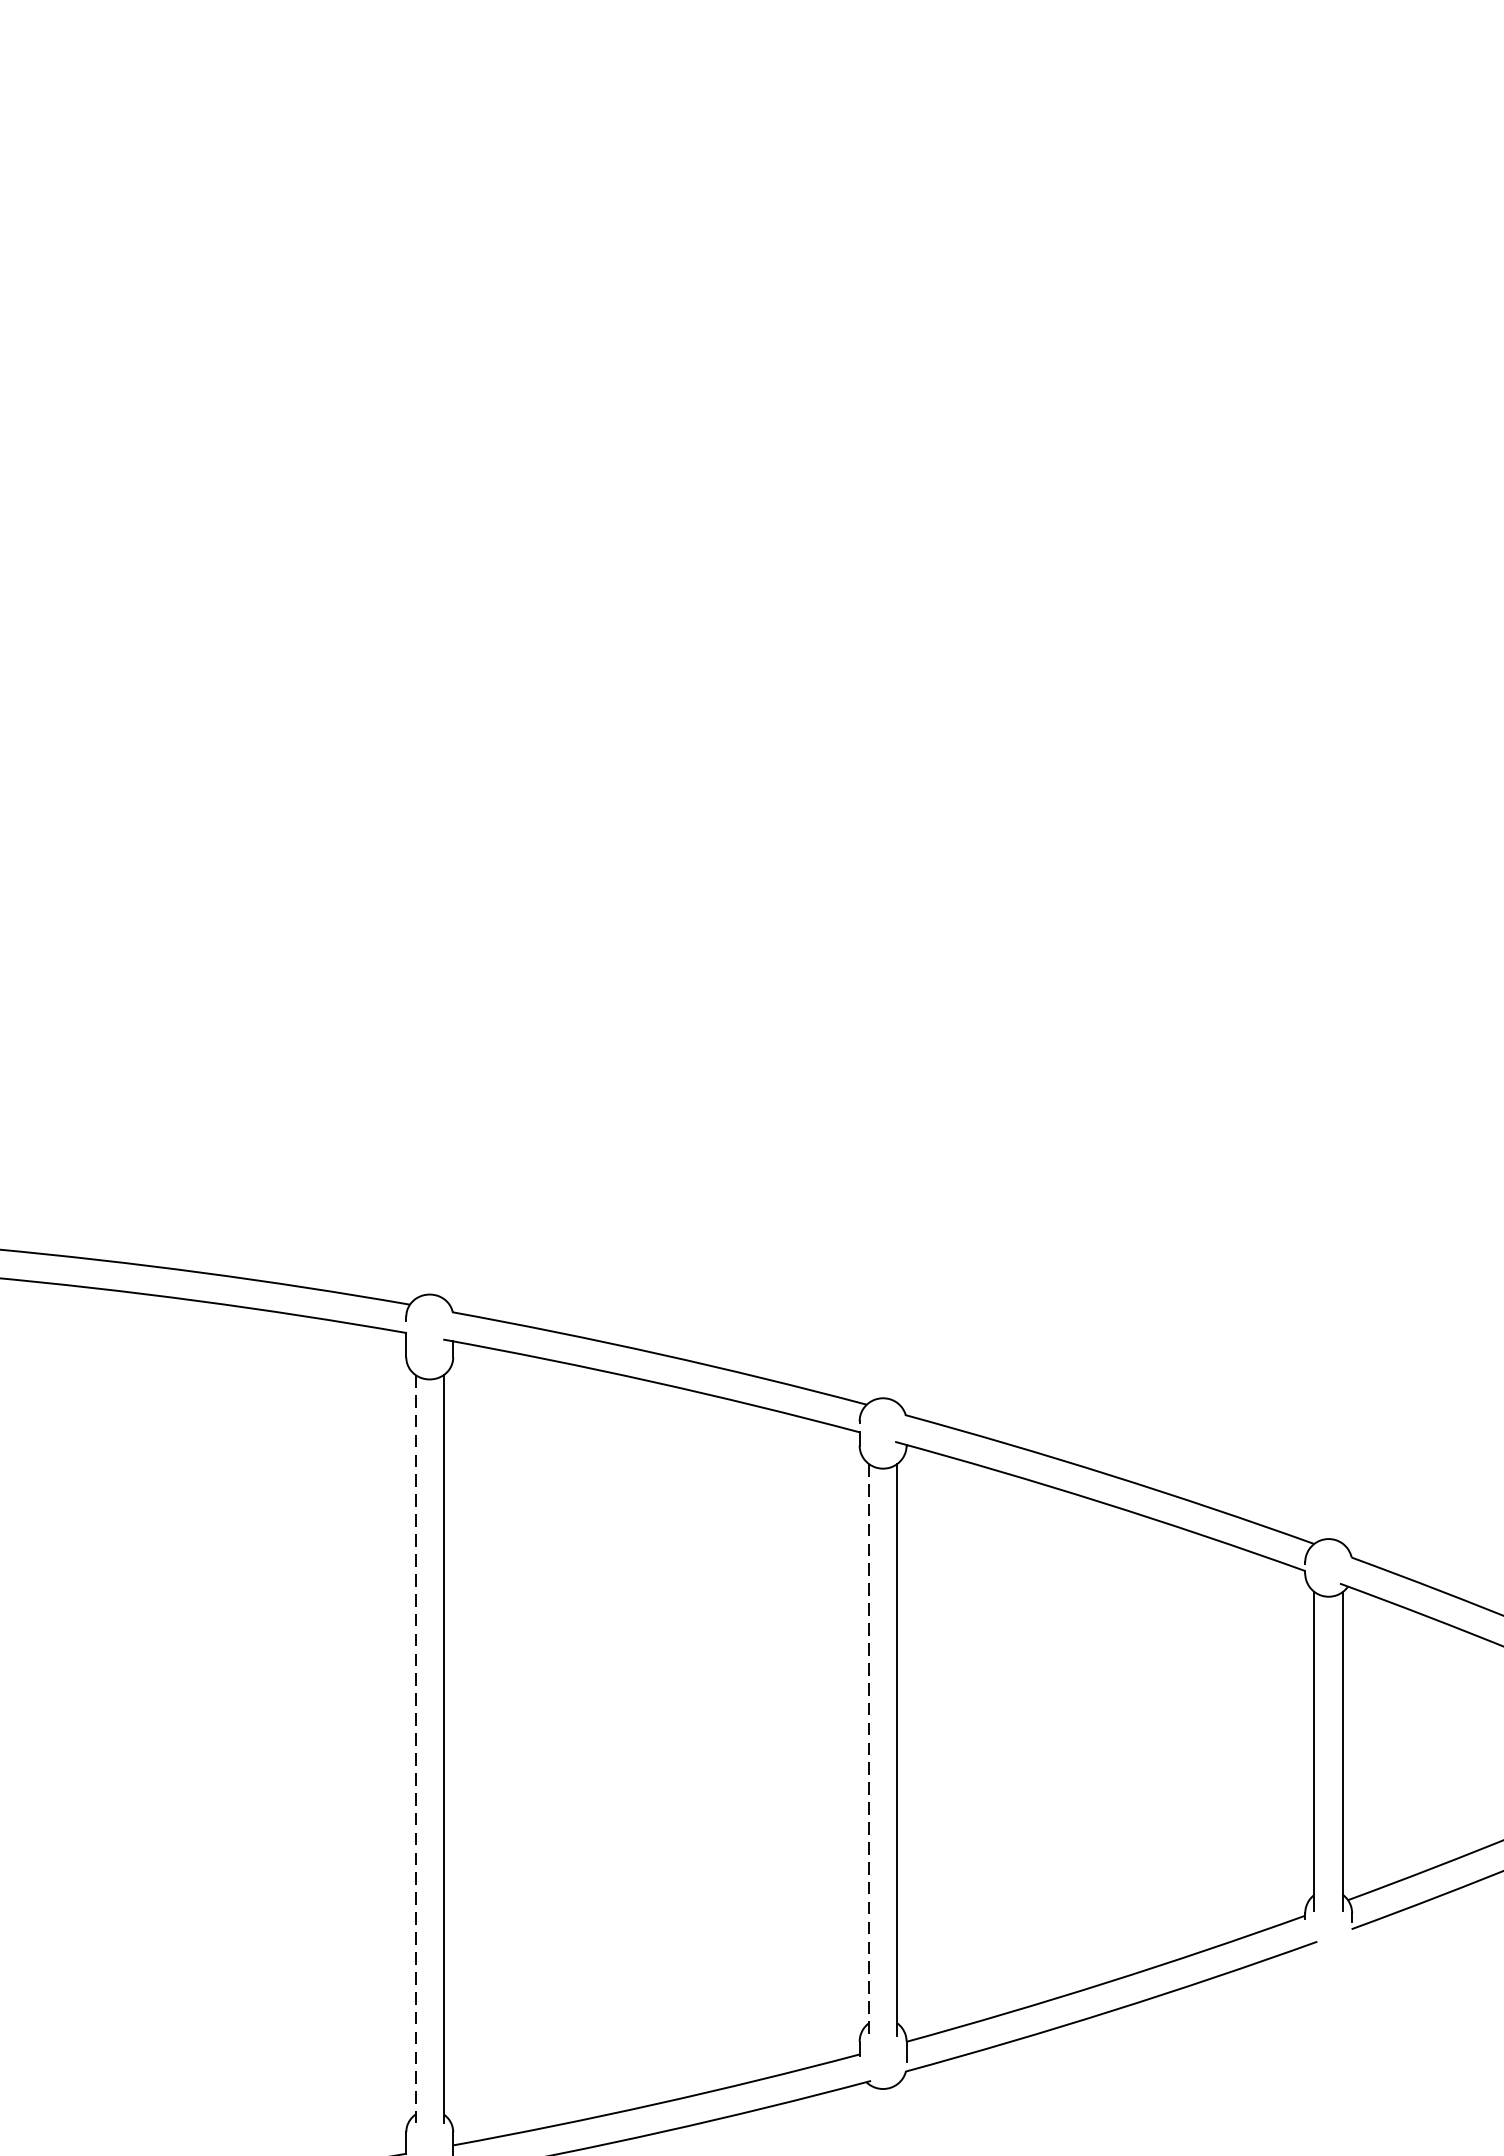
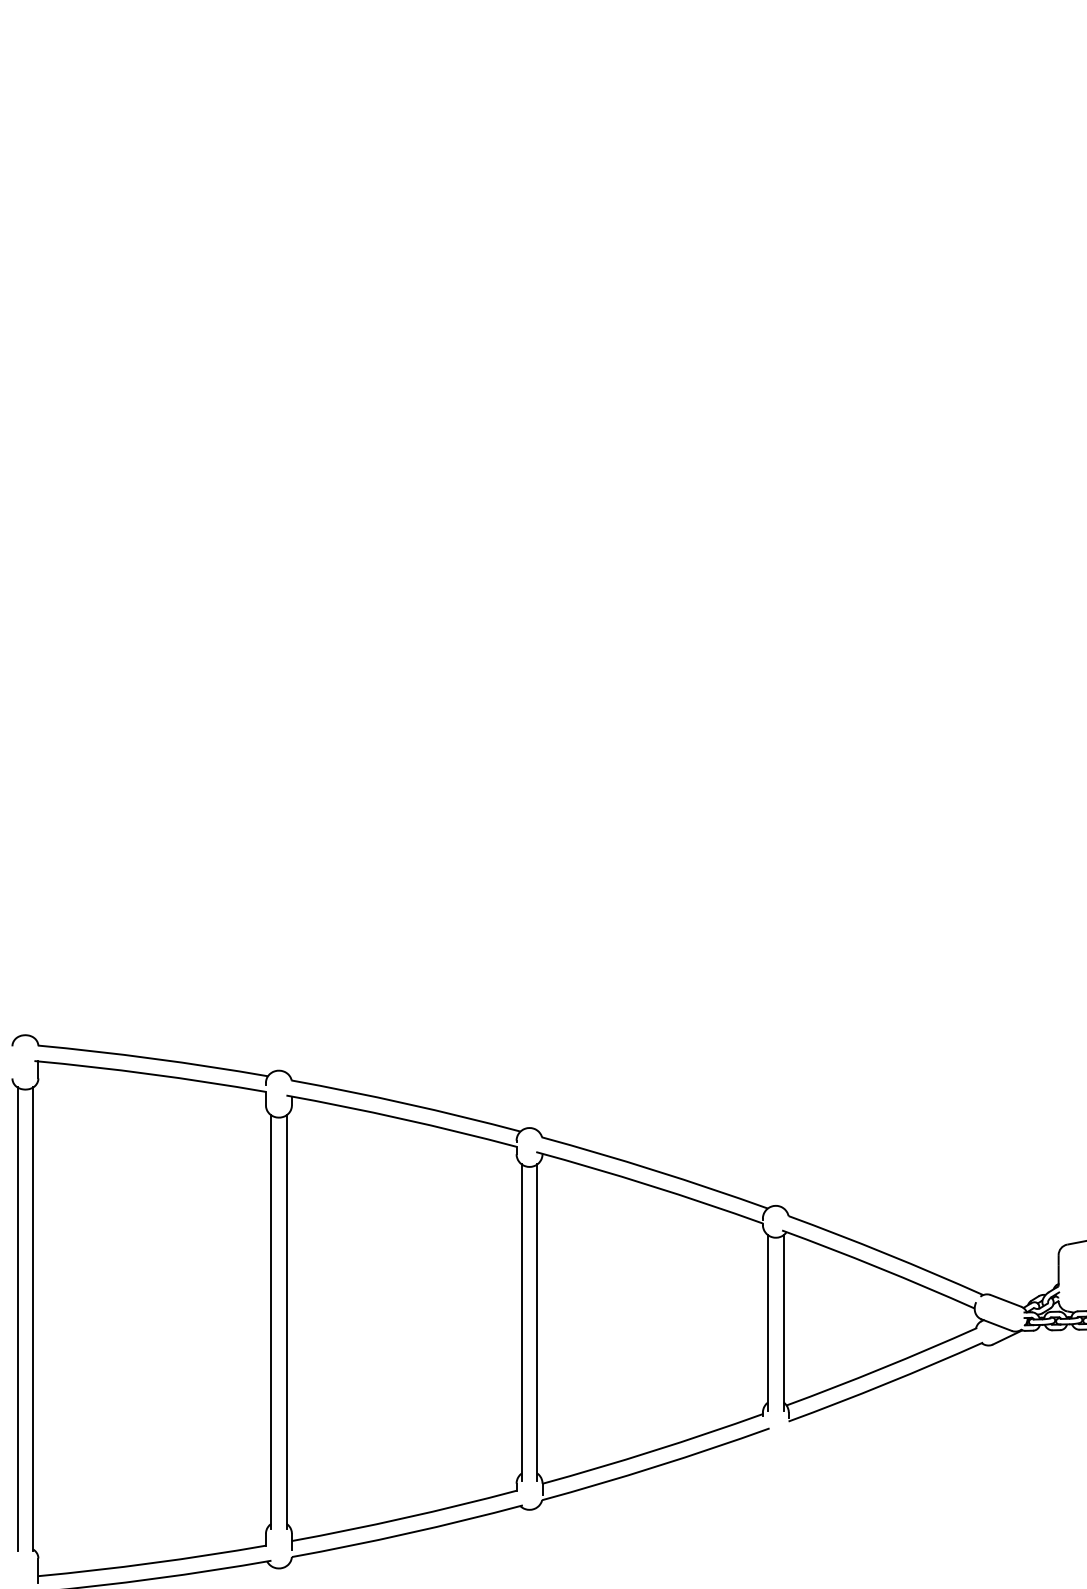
line: (416, 1748) -> (271, 1321), dashed -> solid
line: (868, 1750) -> (521, 1322), dashed -> solid

